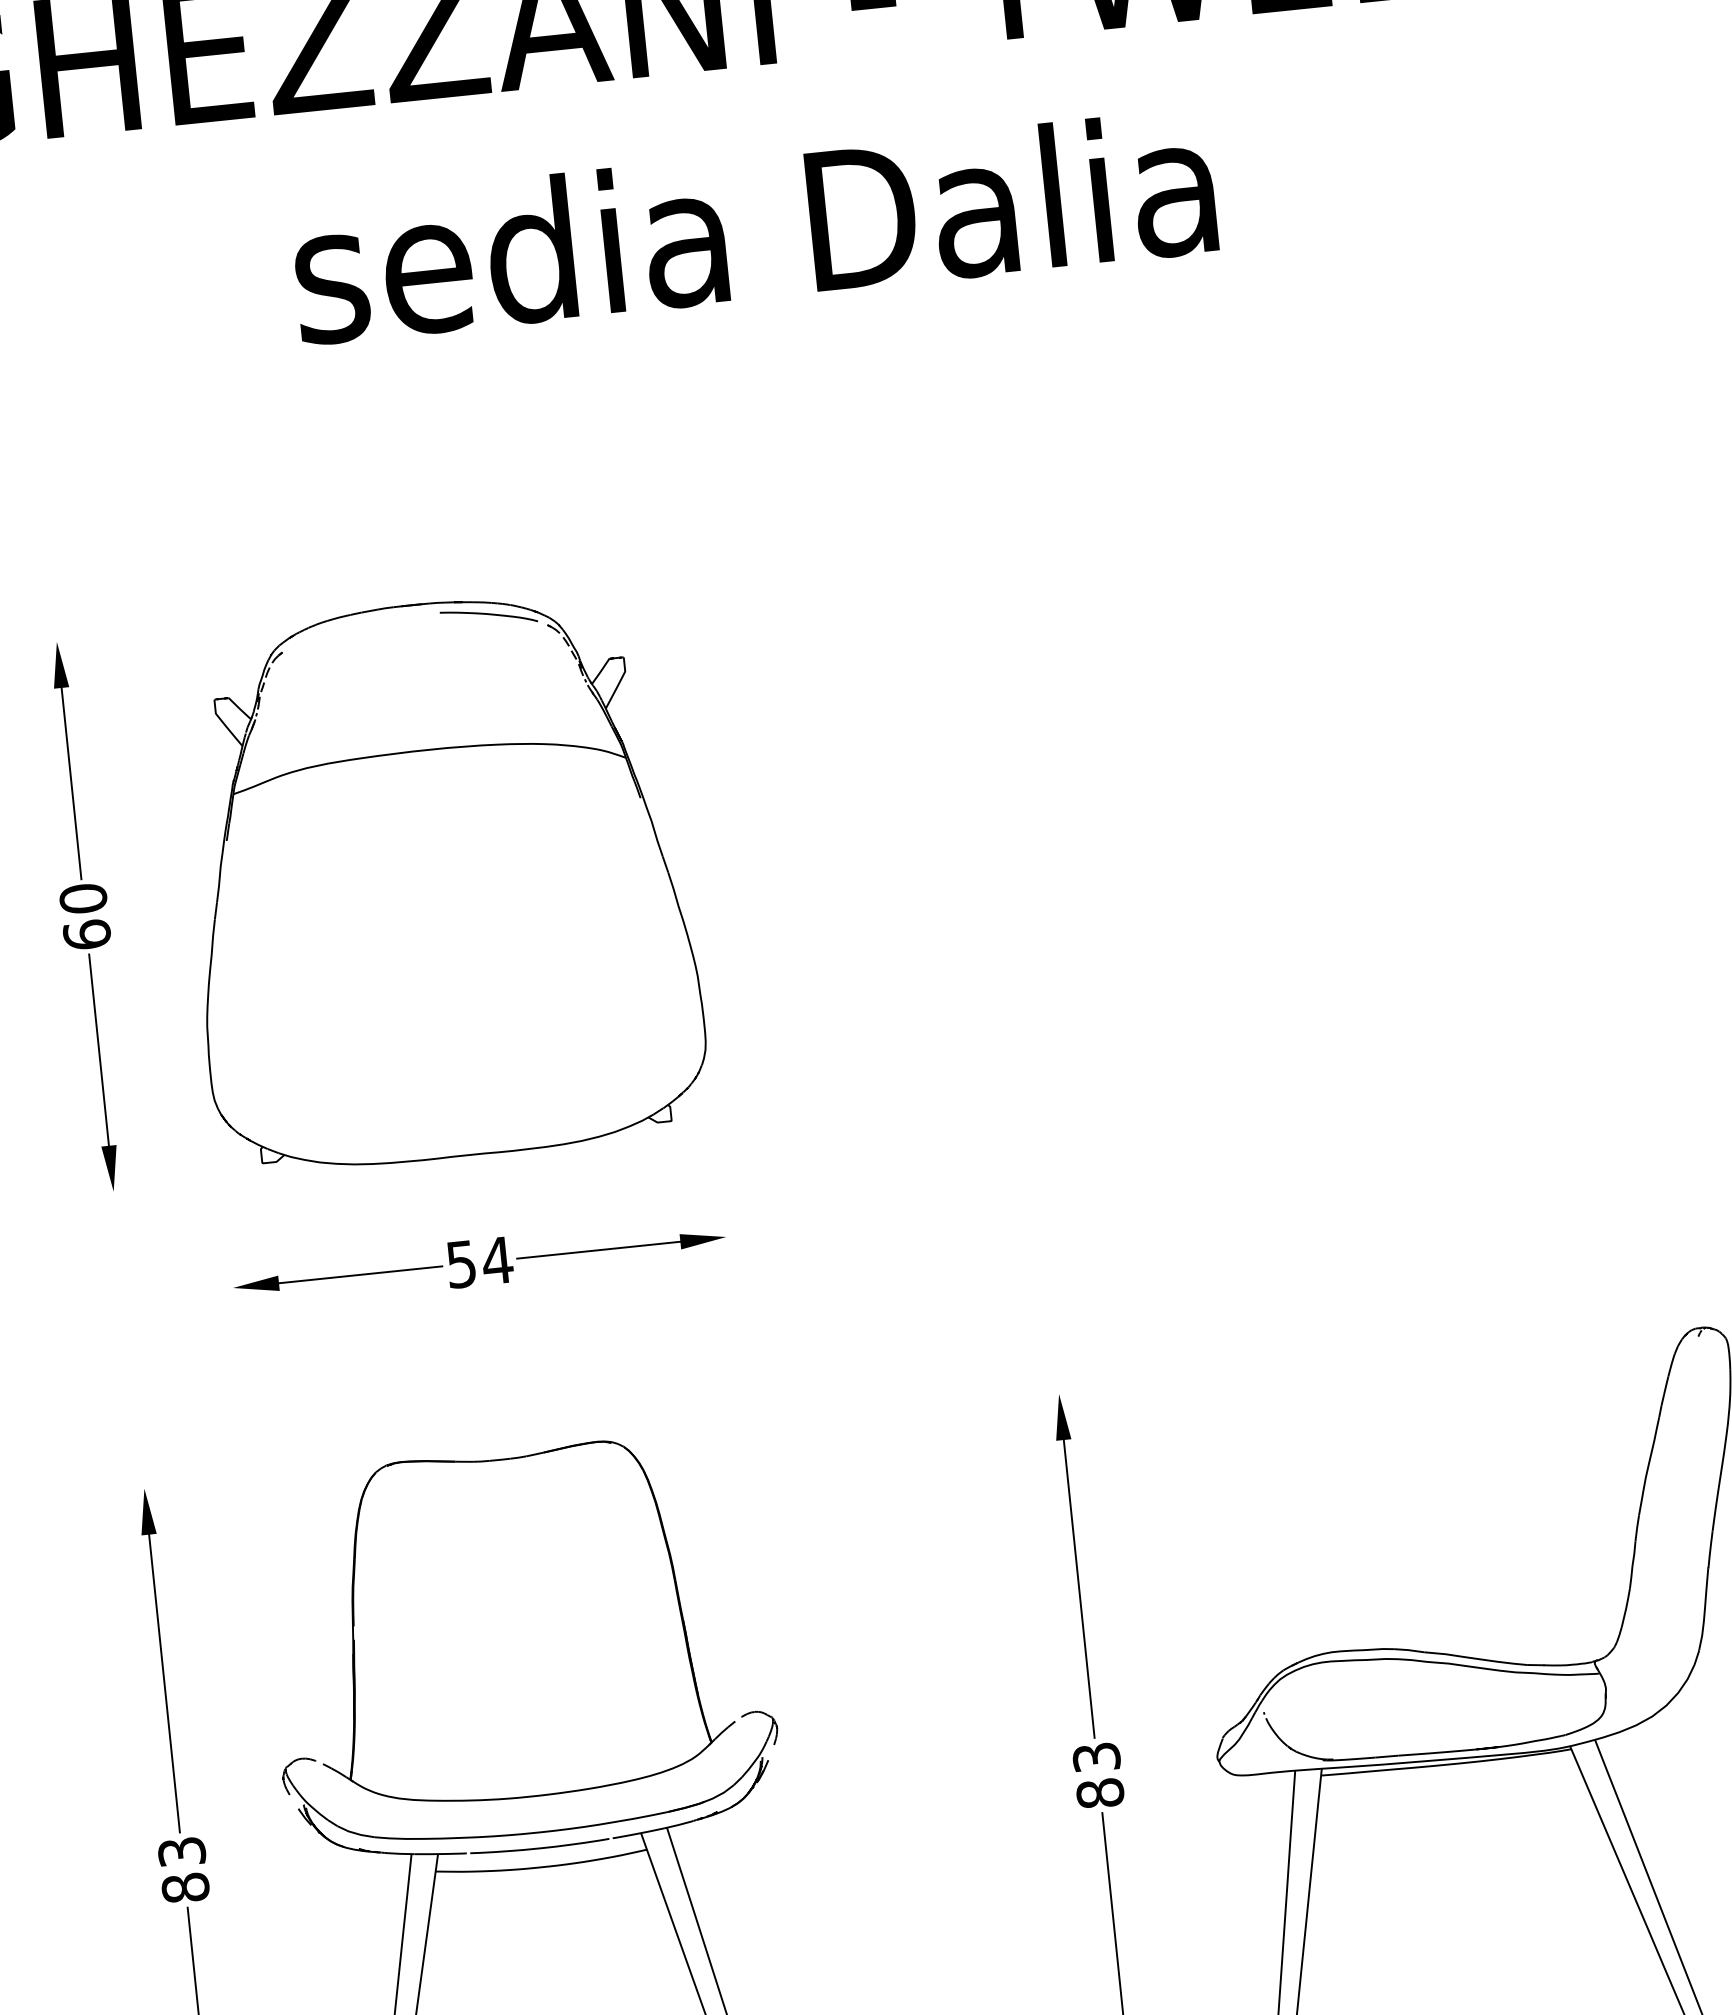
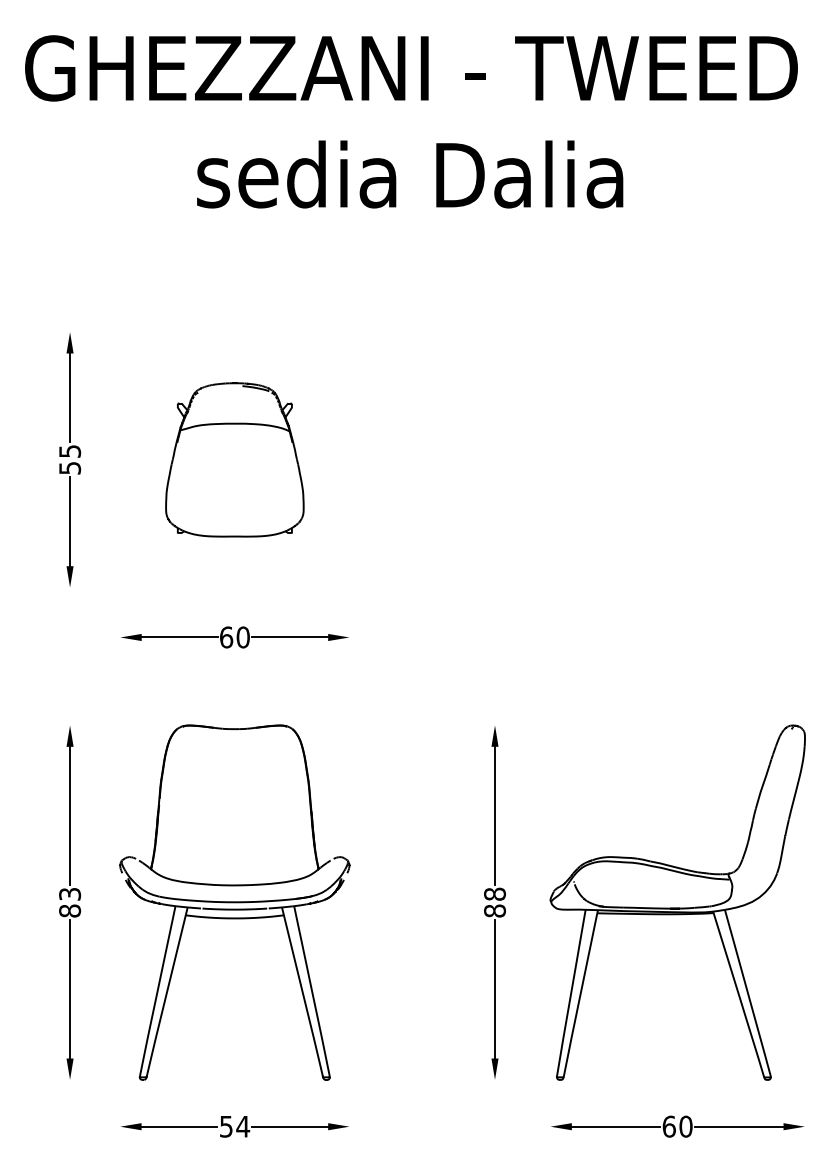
part: (439, 879) -> (234, 459), size x0.6
text: (86, 915) -> (70, 459), 60 -> 55
text: (480, 1262) -> (235, 637), 54 -> 60
text: (1095, 1755) -> (494, 893), 83 -> 88

